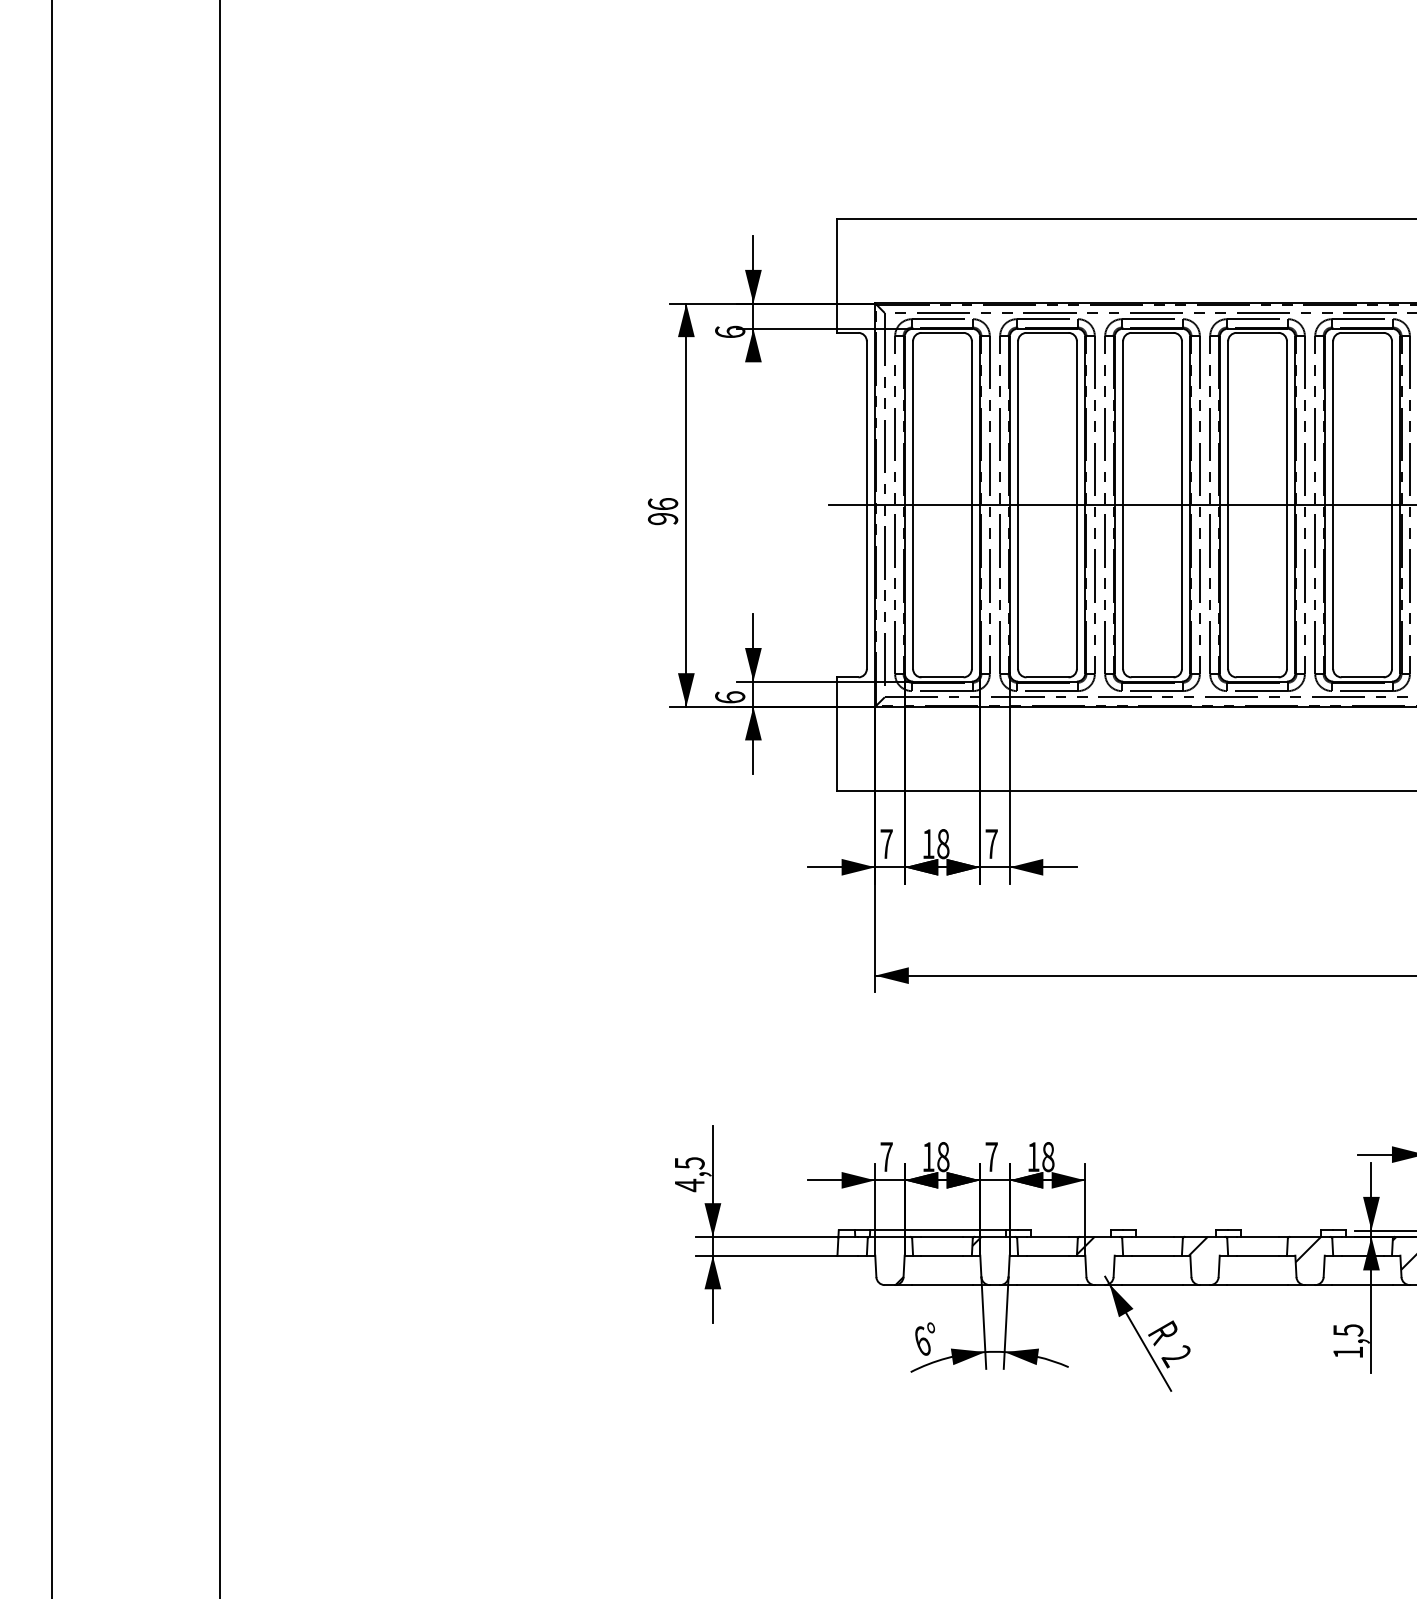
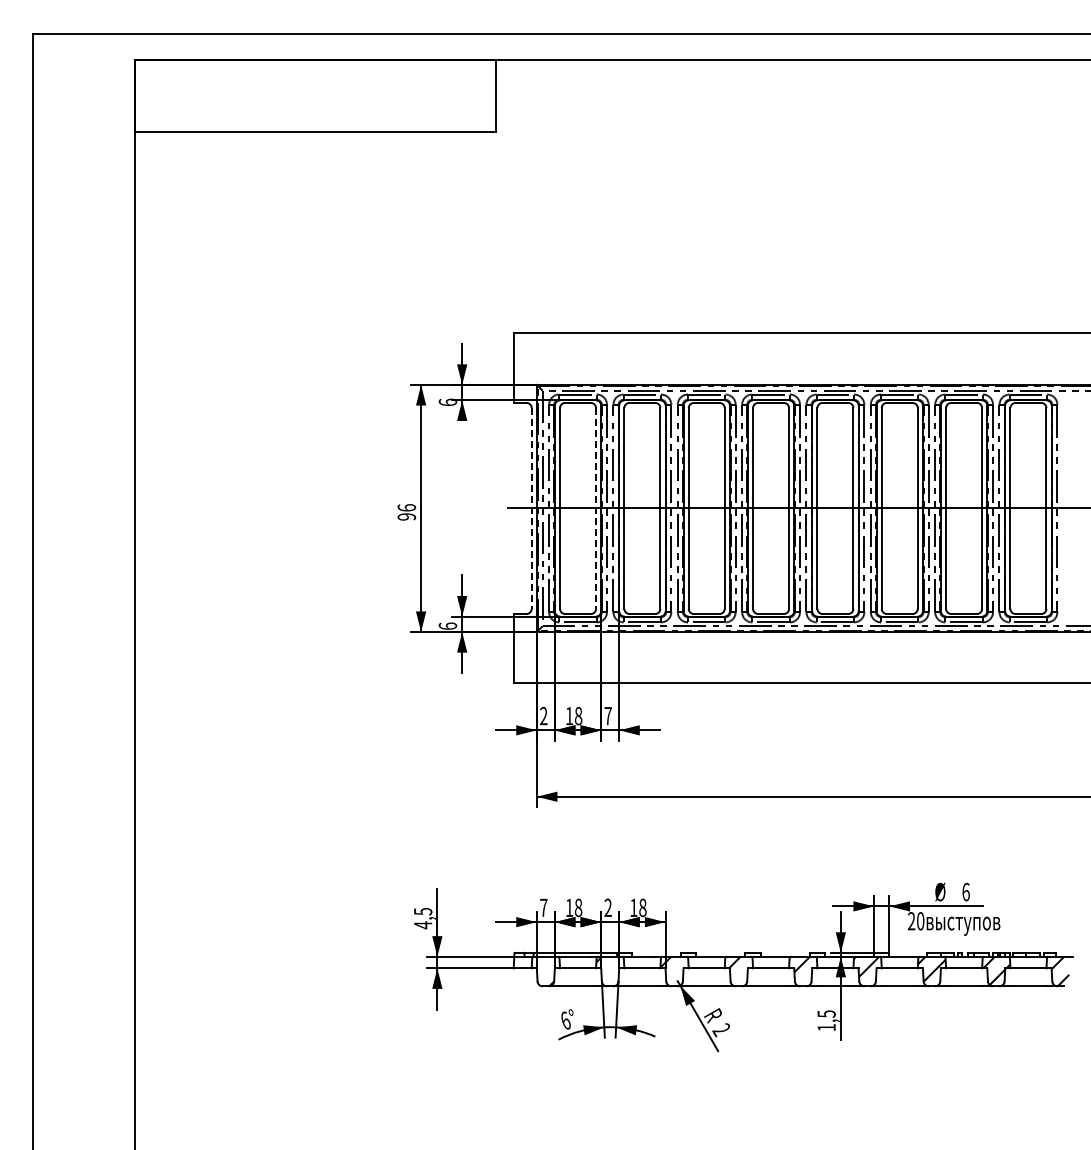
line: (866, 505) -> (531, 508), solid -> dashed
line: (972, 505) -> (596, 508), solid -> dashed
text: (886, 843) -> (543, 715), 7 -> 2
text: (990, 1156) -> (607, 907), 7 -> 2

